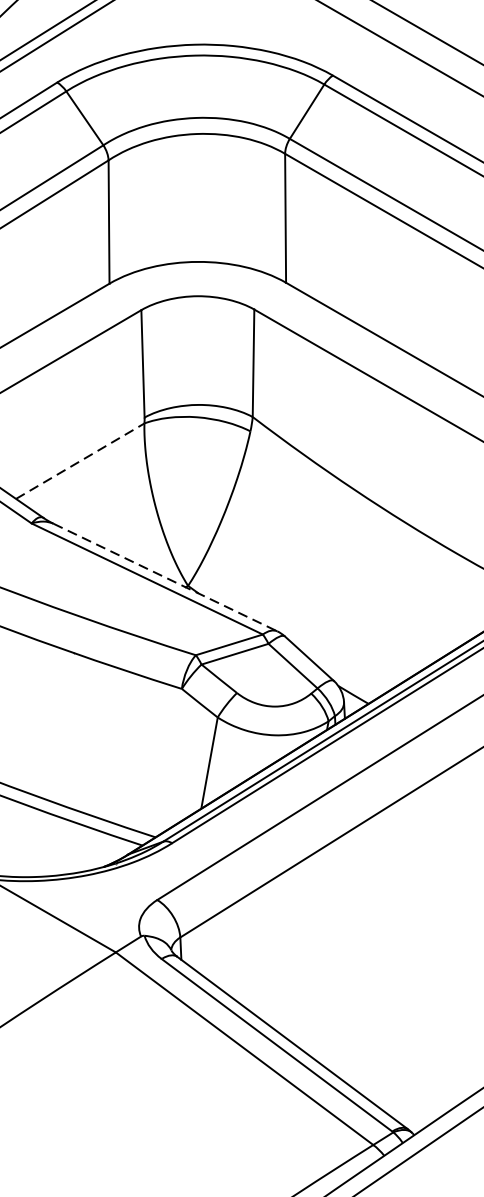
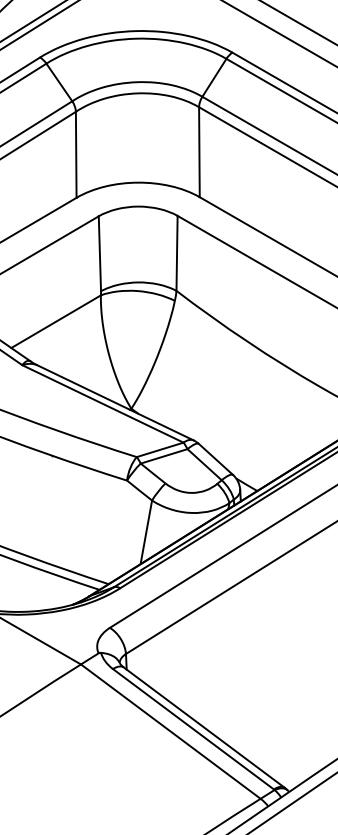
line: (80, 460) -> (56, 321), dashed -> solid
line: (165, 577) -> (115, 402), dashed -> solid

